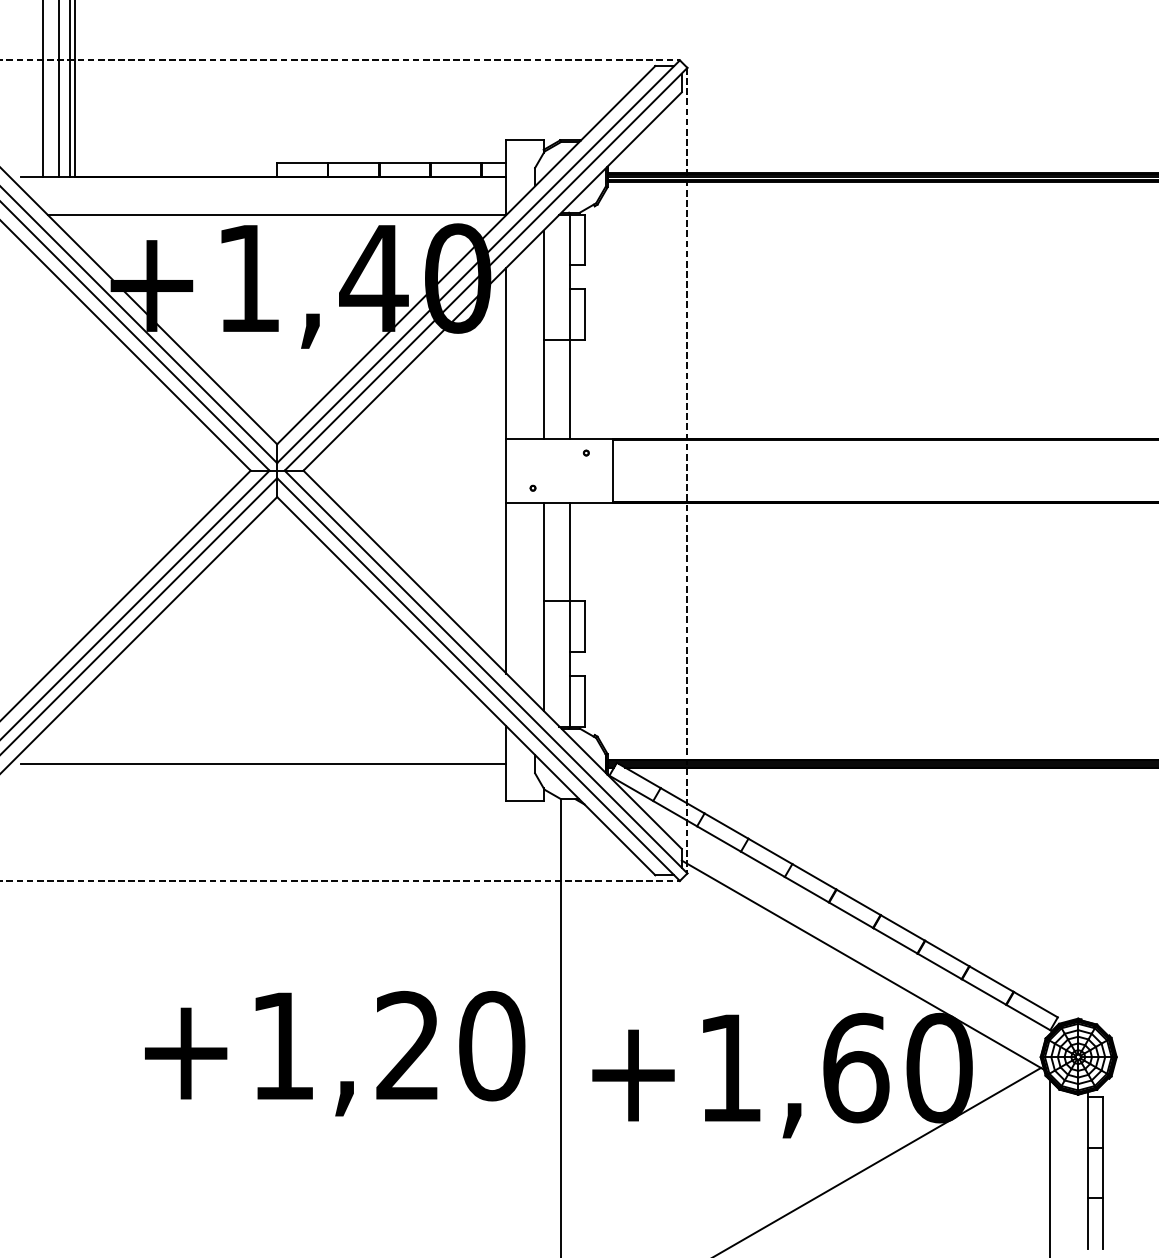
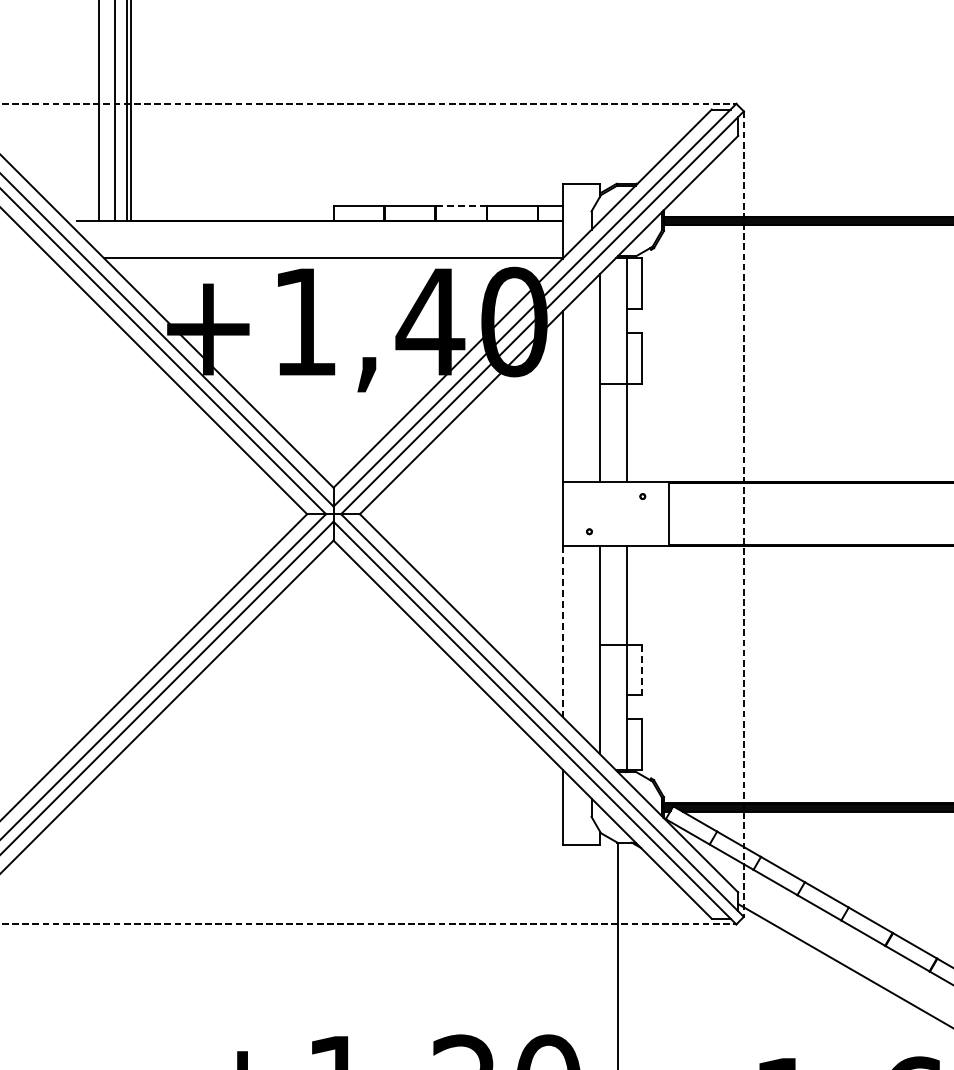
line: (405, 162) -> (461, 205), solid -> dashed
line: (506, 588) -> (562, 631), solid -> dashed
line: (585, 627) -> (641, 670), solid -> dashed
line: (263, 763) -> (319, 806), removed

